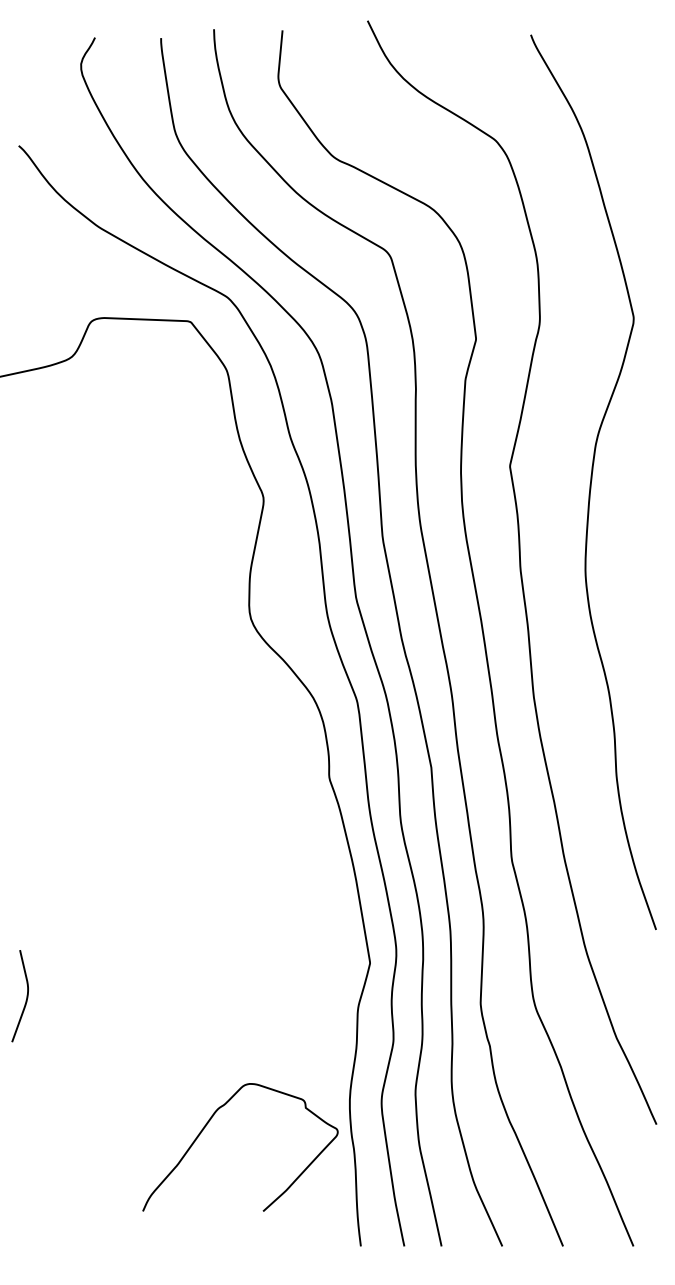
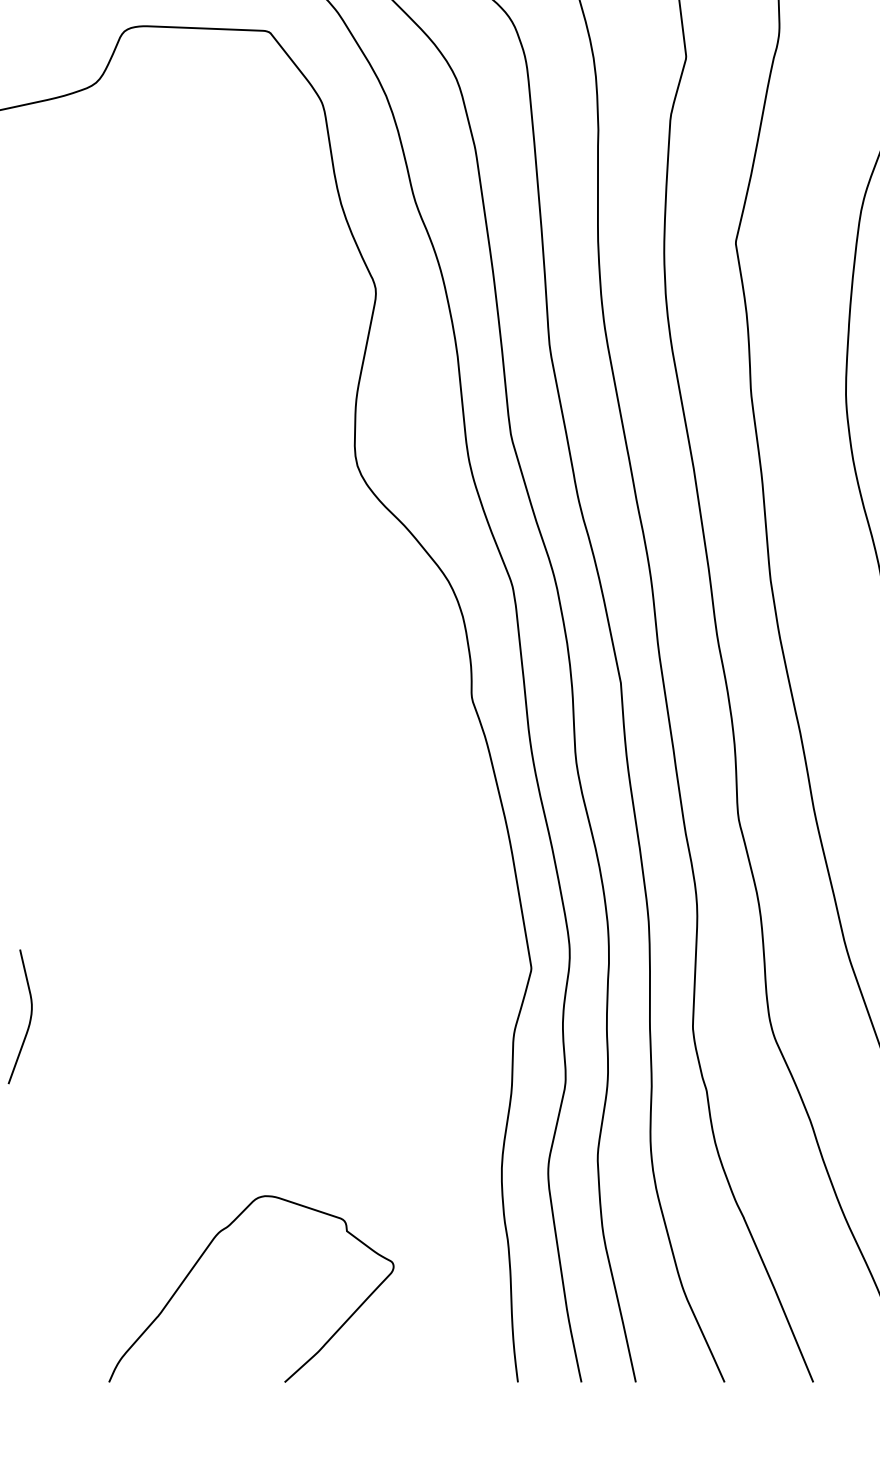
curve: (209, 1122) -> (206, 1252), moved

